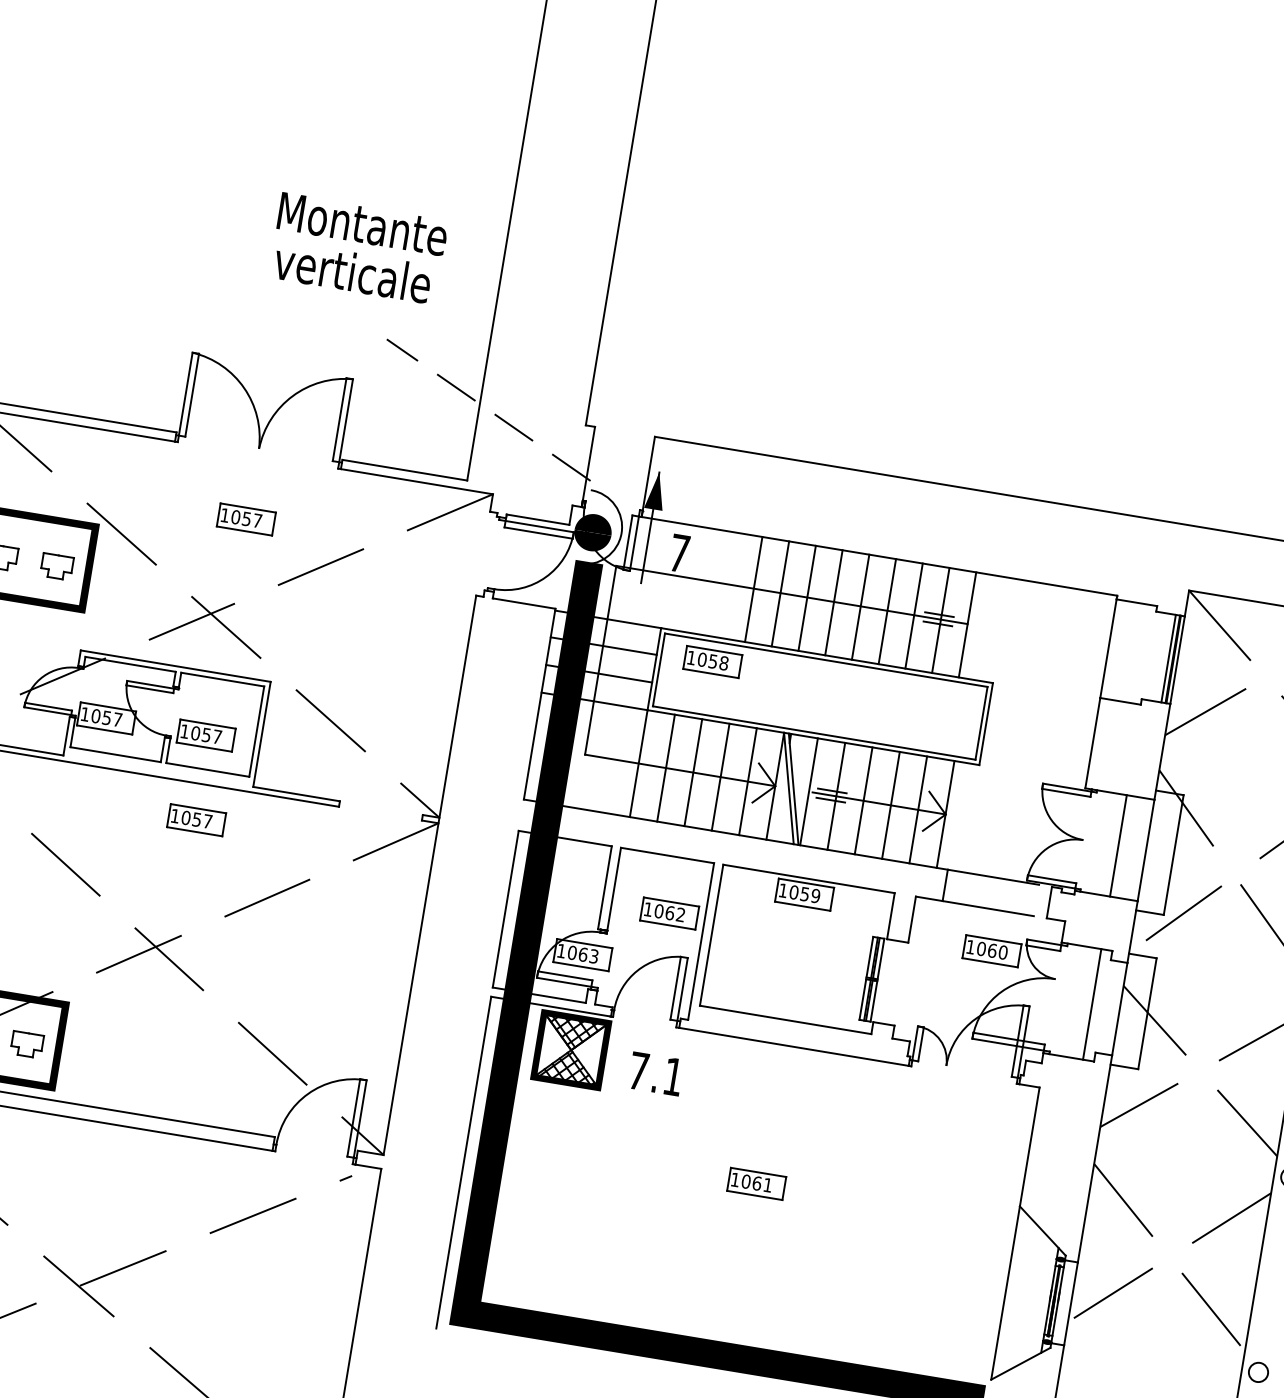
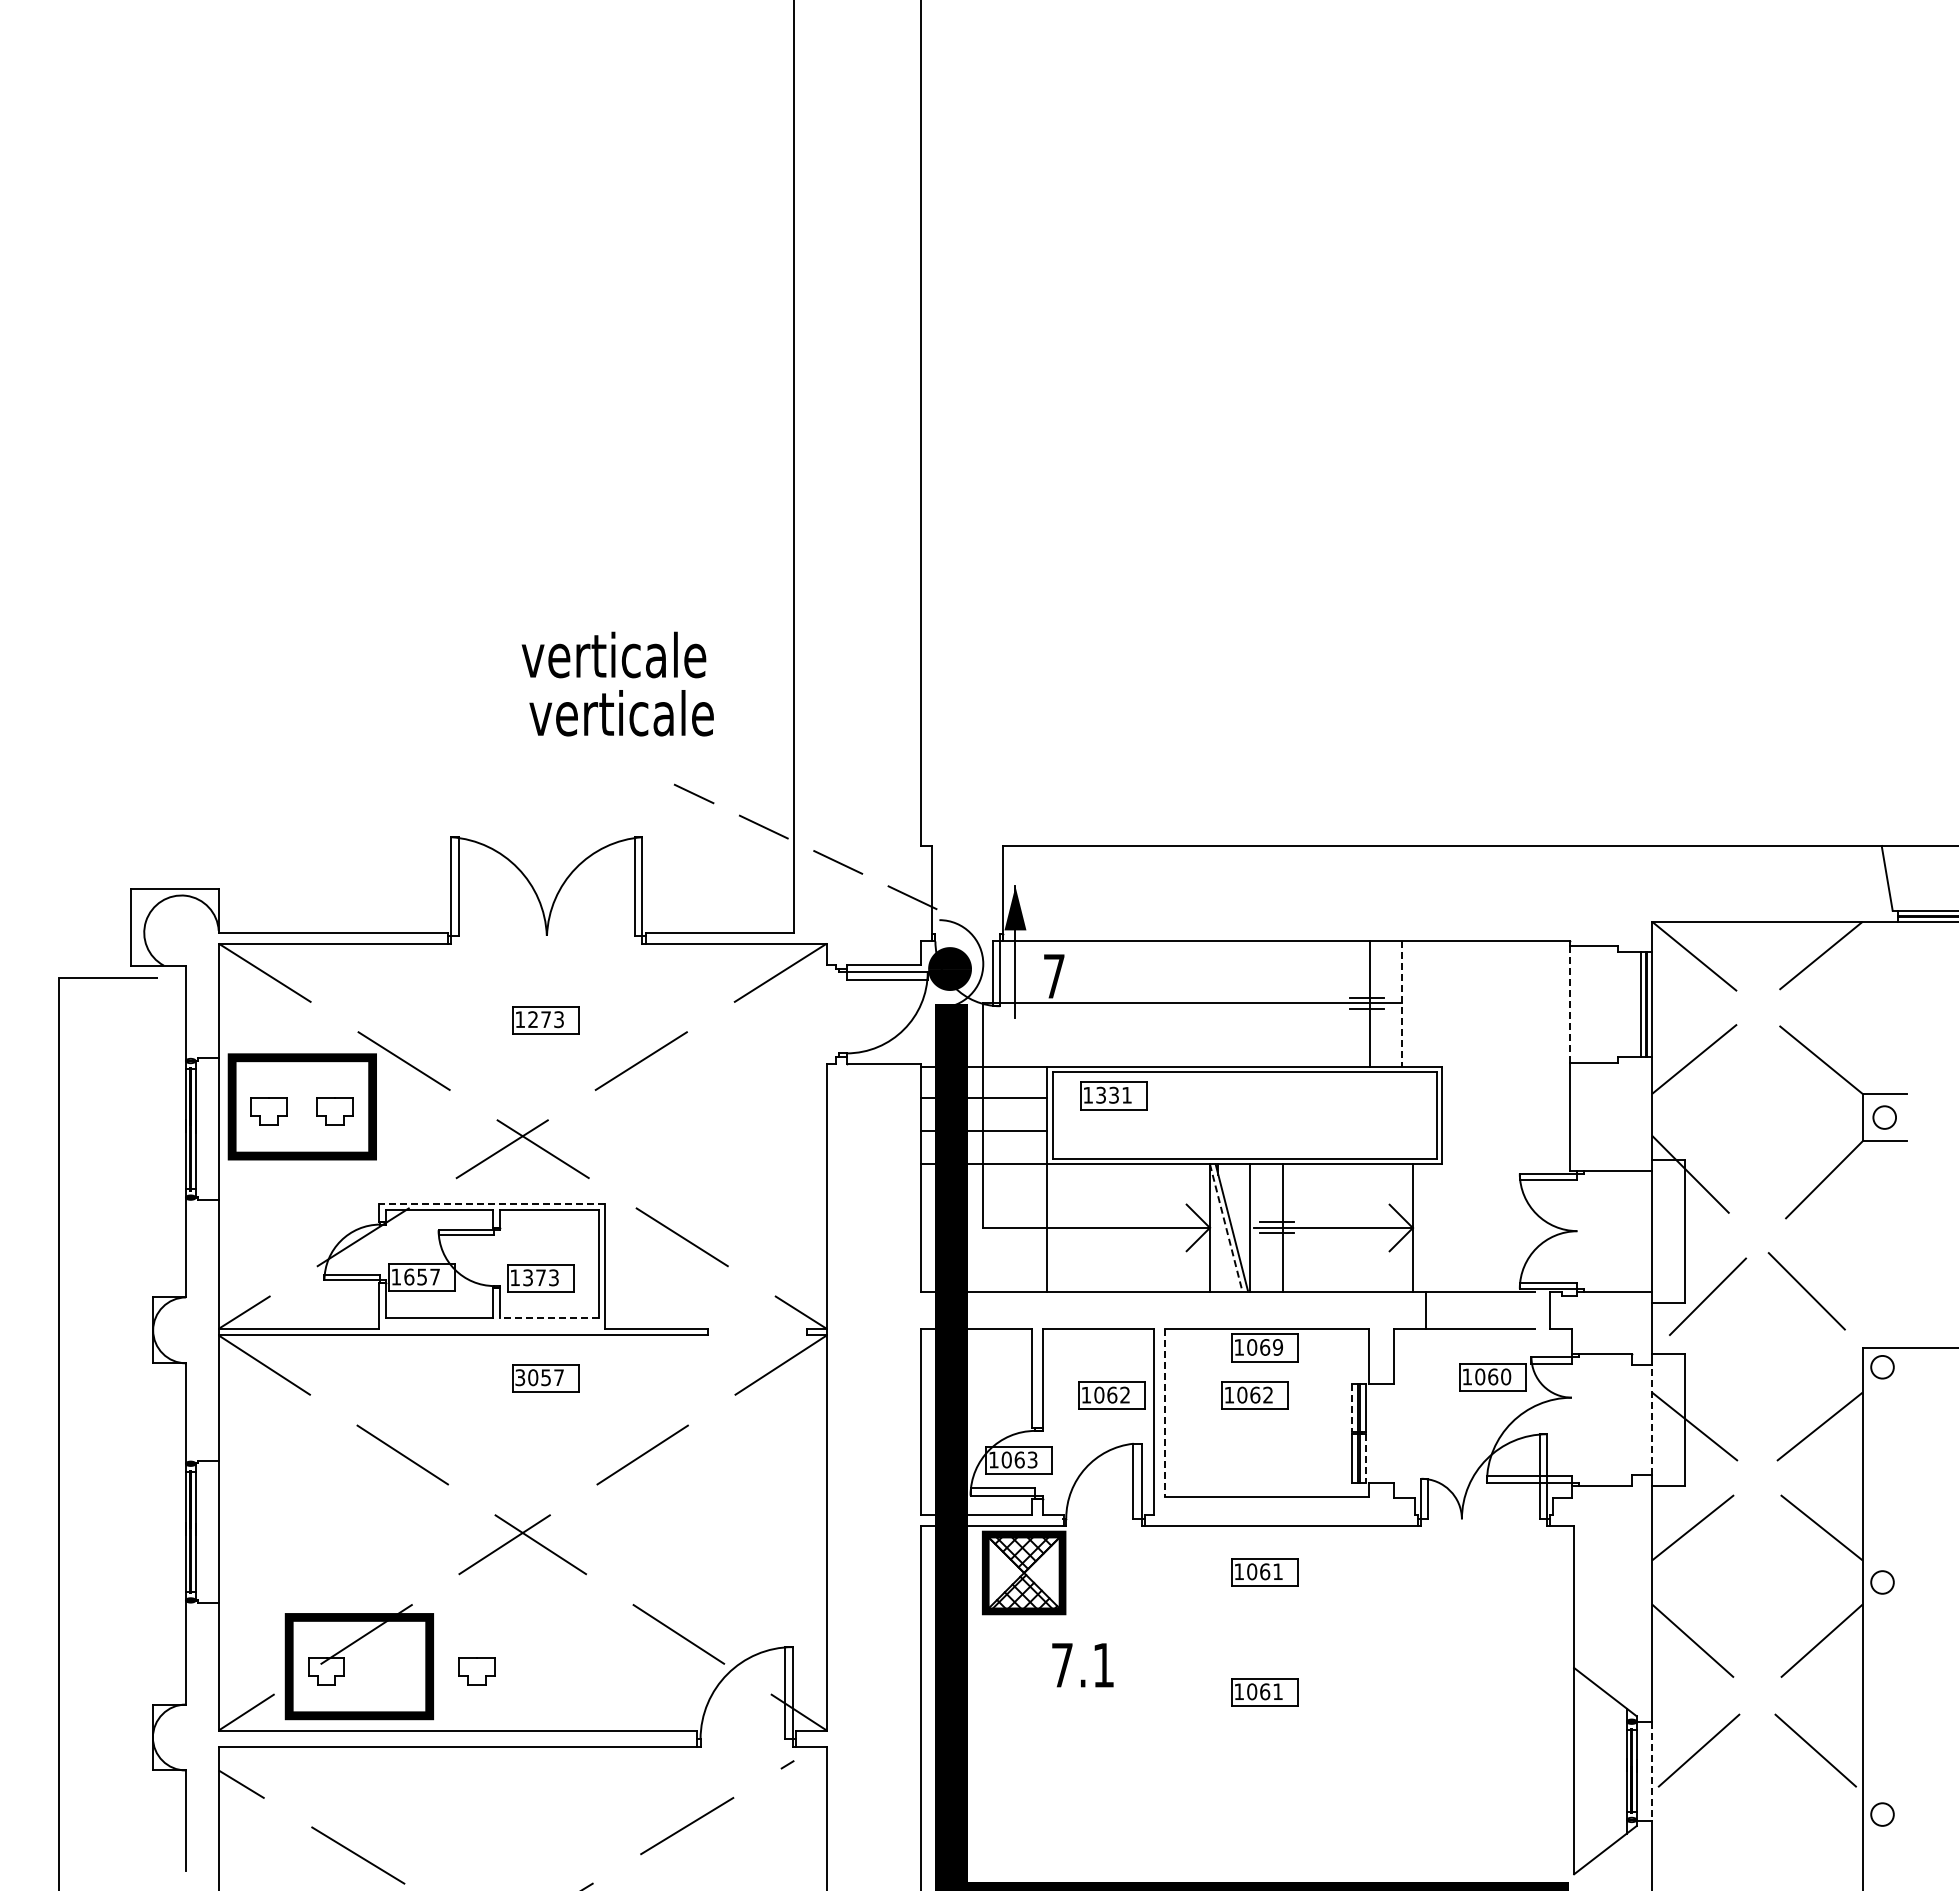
text: (361, 223) -> (622, 654), Montante -> verticale
text: (246, 518) -> (545, 1019), 1057 -> 1273
line: (754, 589) -> (1147, 1003), removed
line: (780, 593) -> (1179, 1003), removed
line: (806, 597) -> (1210, 1003), removed
line: (833, 602) -> (1242, 1003), removed
line: (860, 606) -> (1274, 1003), removed
line: (887, 611) -> (1306, 1003), removed
line: (914, 615) -> (1338, 1003), removed
line: (967, 625) -> (1401, 1004), solid -> dashed
line: (1108, 648) -> (1569, 1004), solid -> dashed
text: (713, 660) -> (1114, 1094), 1058 -> 1331
line: (175, 665) -> (491, 1203), solid -> dashed
text: (96, 715) -> (409, 1276), 1057 -> 1657
text: (206, 734) -> (540, 1277), 1057 -> 1373
line: (665, 767) -> (1079, 1227), removed
line: (207, 769) -> (548, 1317), solid -> dashed
line: (693, 772) -> (1112, 1227), removed
line: (720, 776) -> (1144, 1227), removed
line: (748, 781) -> (1177, 1227), removed
line: (789, 788) -> (1226, 1227), solid -> dashed
line: (863, 800) -> (1315, 1227), removed
line: (890, 805) -> (1347, 1227), removed
line: (918, 809) -> (1380, 1227), removed
text: (175, 816) -> (520, 1377), 1057 -> 3057
line: (1118, 845) -> (1619, 1230), removed
text: (805, 894) -> (1265, 1347), 1059 -> 1069
part: (789, 933) -> (1254, 1395), added
line: (711, 934) -> (1164, 1412), solid -> dashed
line: (869, 957) -> (1352, 1408), solid -> dashed
line: (873, 1001) -> (1365, 1458), solid -> dashed
line: (1092, 1004) -> (1619, 1419), removed
line: (1120, 1008) -> (1652, 1419), solid -> dashed
part: (26, 1044) -> (476, 1671), moved
text: (655, 1074) -> (1082, 1665), moved
part: (773, 1083) -> (1264, 1572), added
line: (1071, 1304) -> (1652, 1771), solid -> dashed

